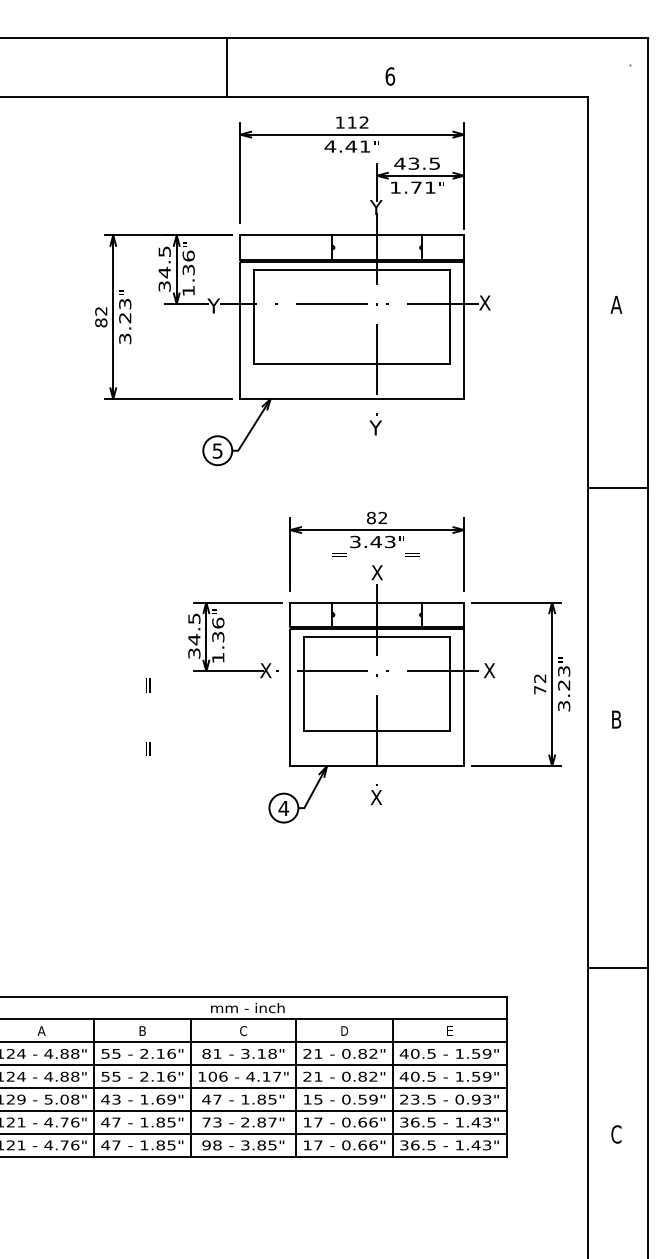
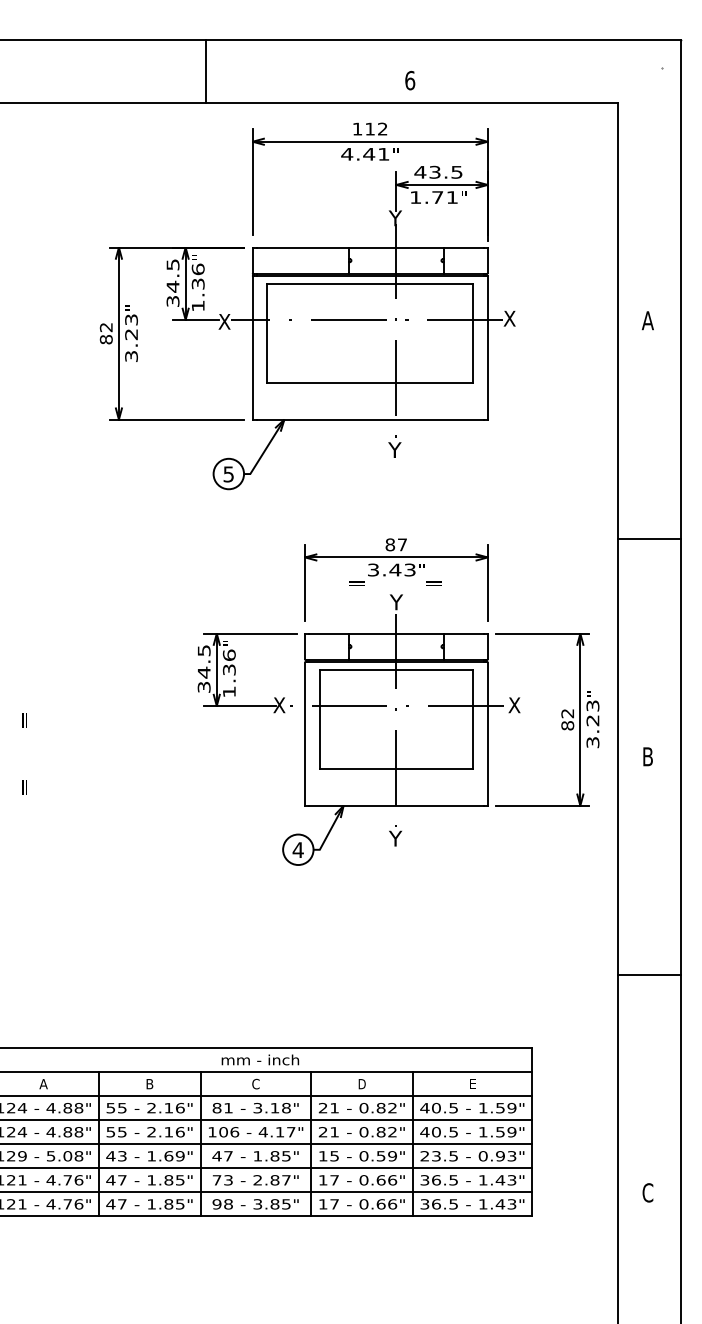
line: (226, 66) -> (205, 70), moved
text: (213, 305) -> (224, 321), Y -> X
line: (617, 488) -> (649, 538), moved
text: (382, 517) -> (401, 544), 82 -> 87
text: (376, 572) -> (395, 602), X -> Y
text: (539, 689) -> (567, 725), 72 -> 82
text: (148, 716) -> (24, 753), moved
text: (376, 797) -> (395, 838), X -> Y
line: (617, 967) -> (649, 974), moved

